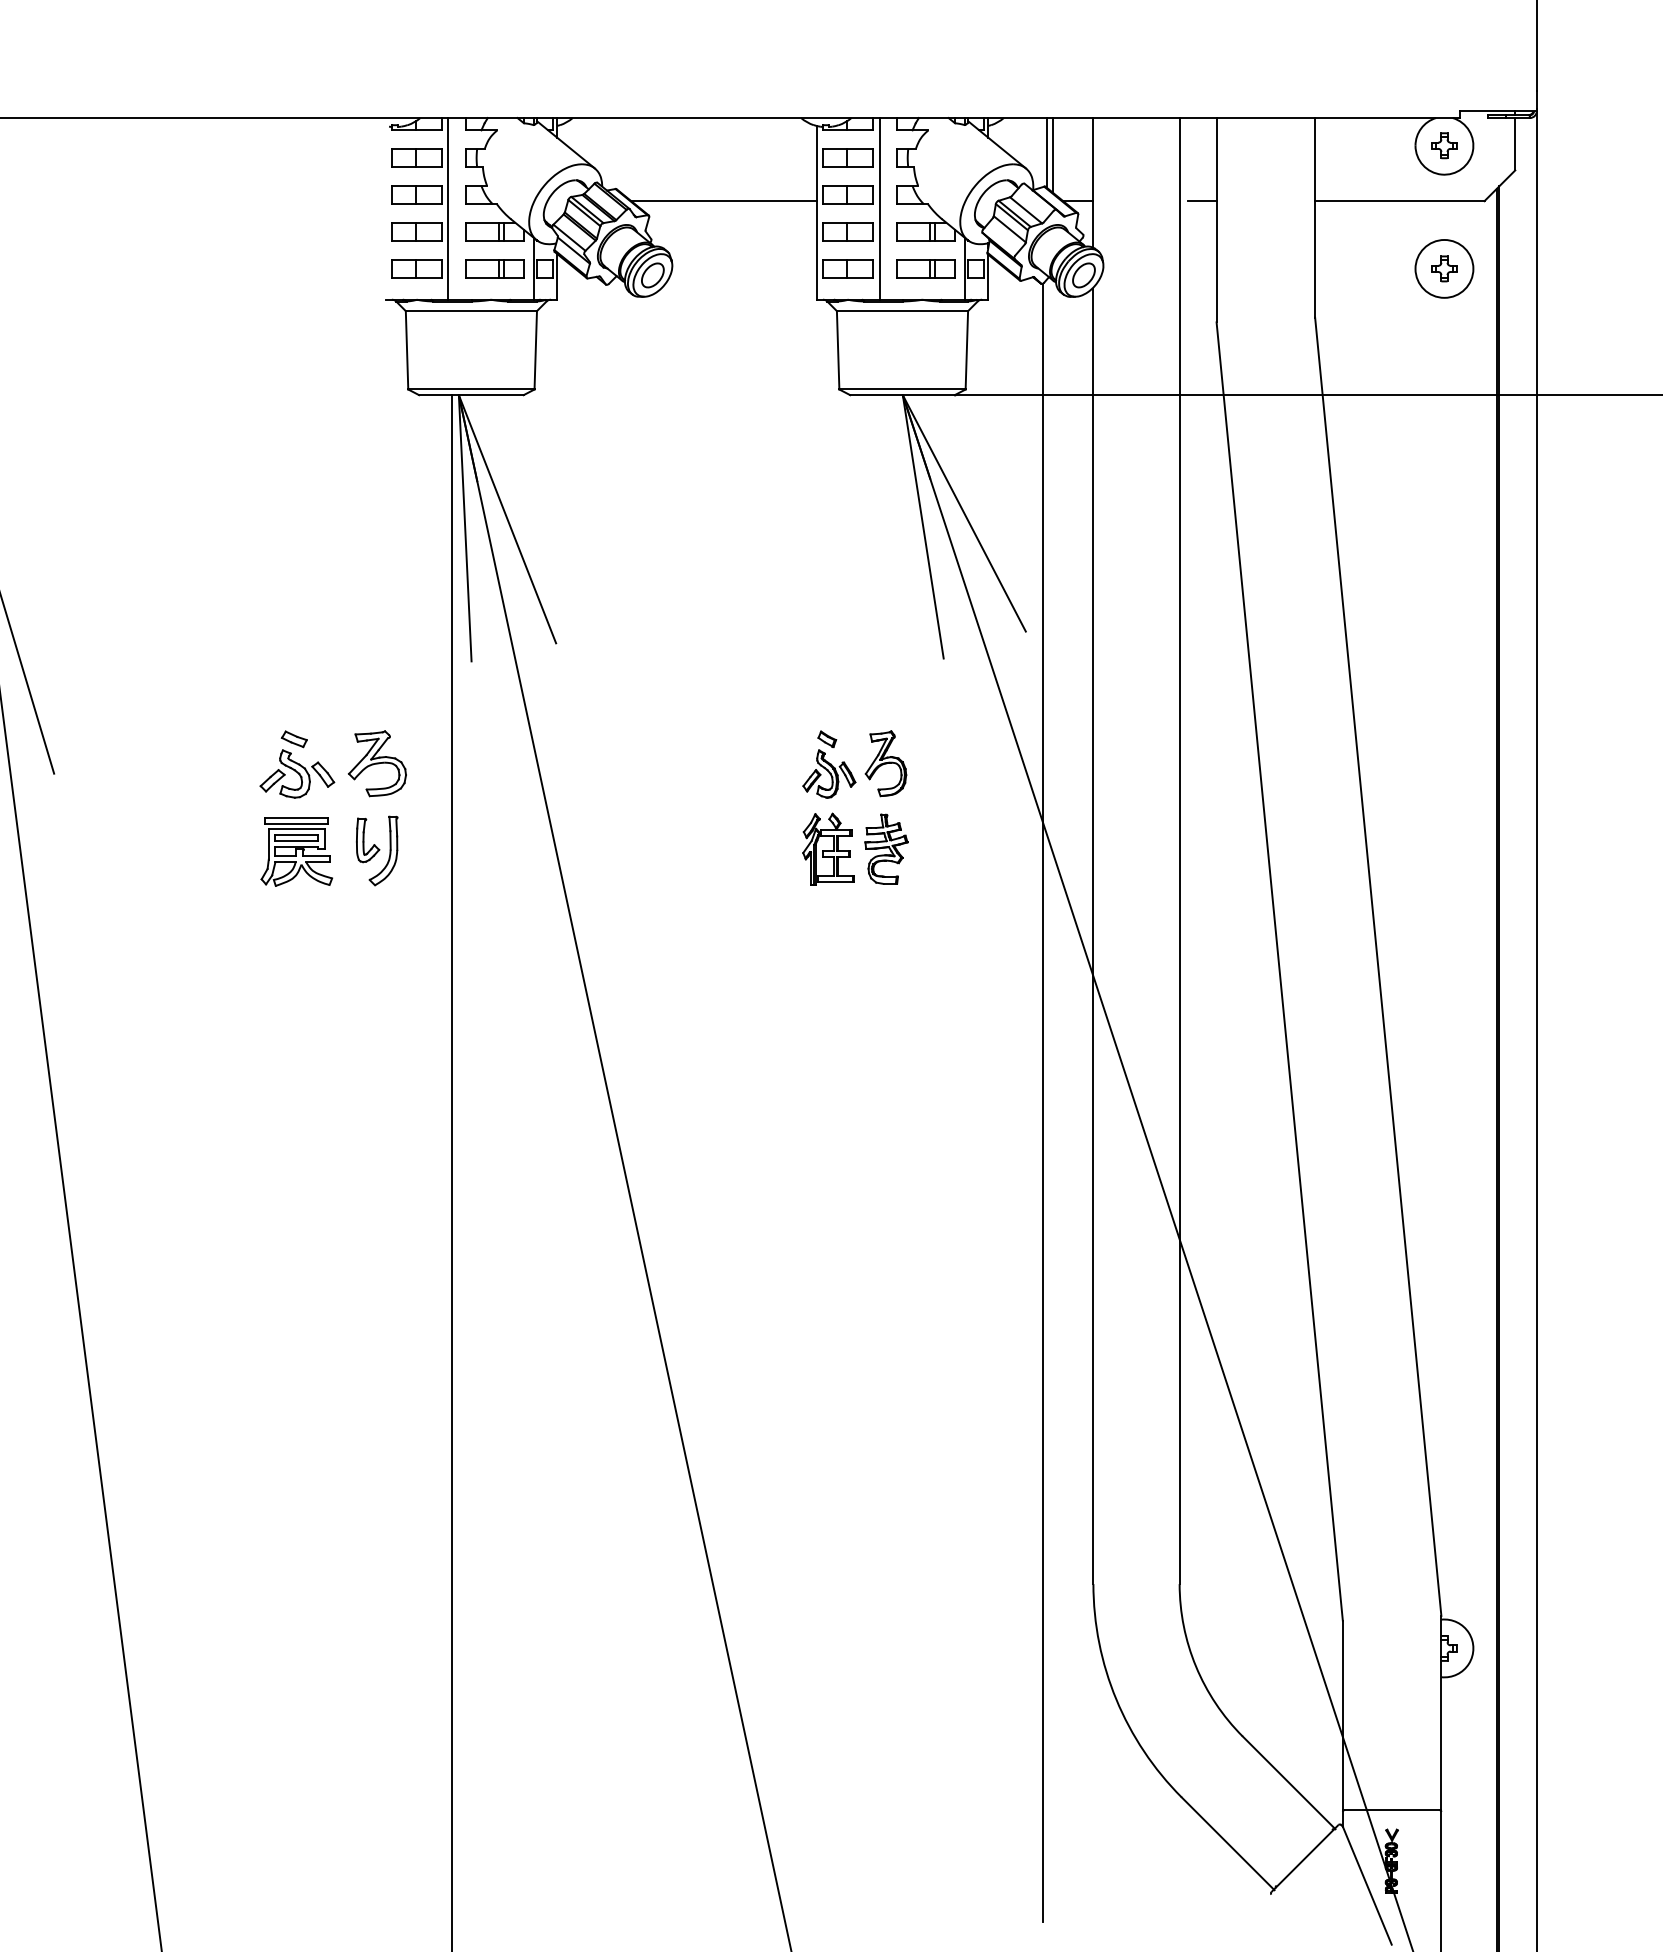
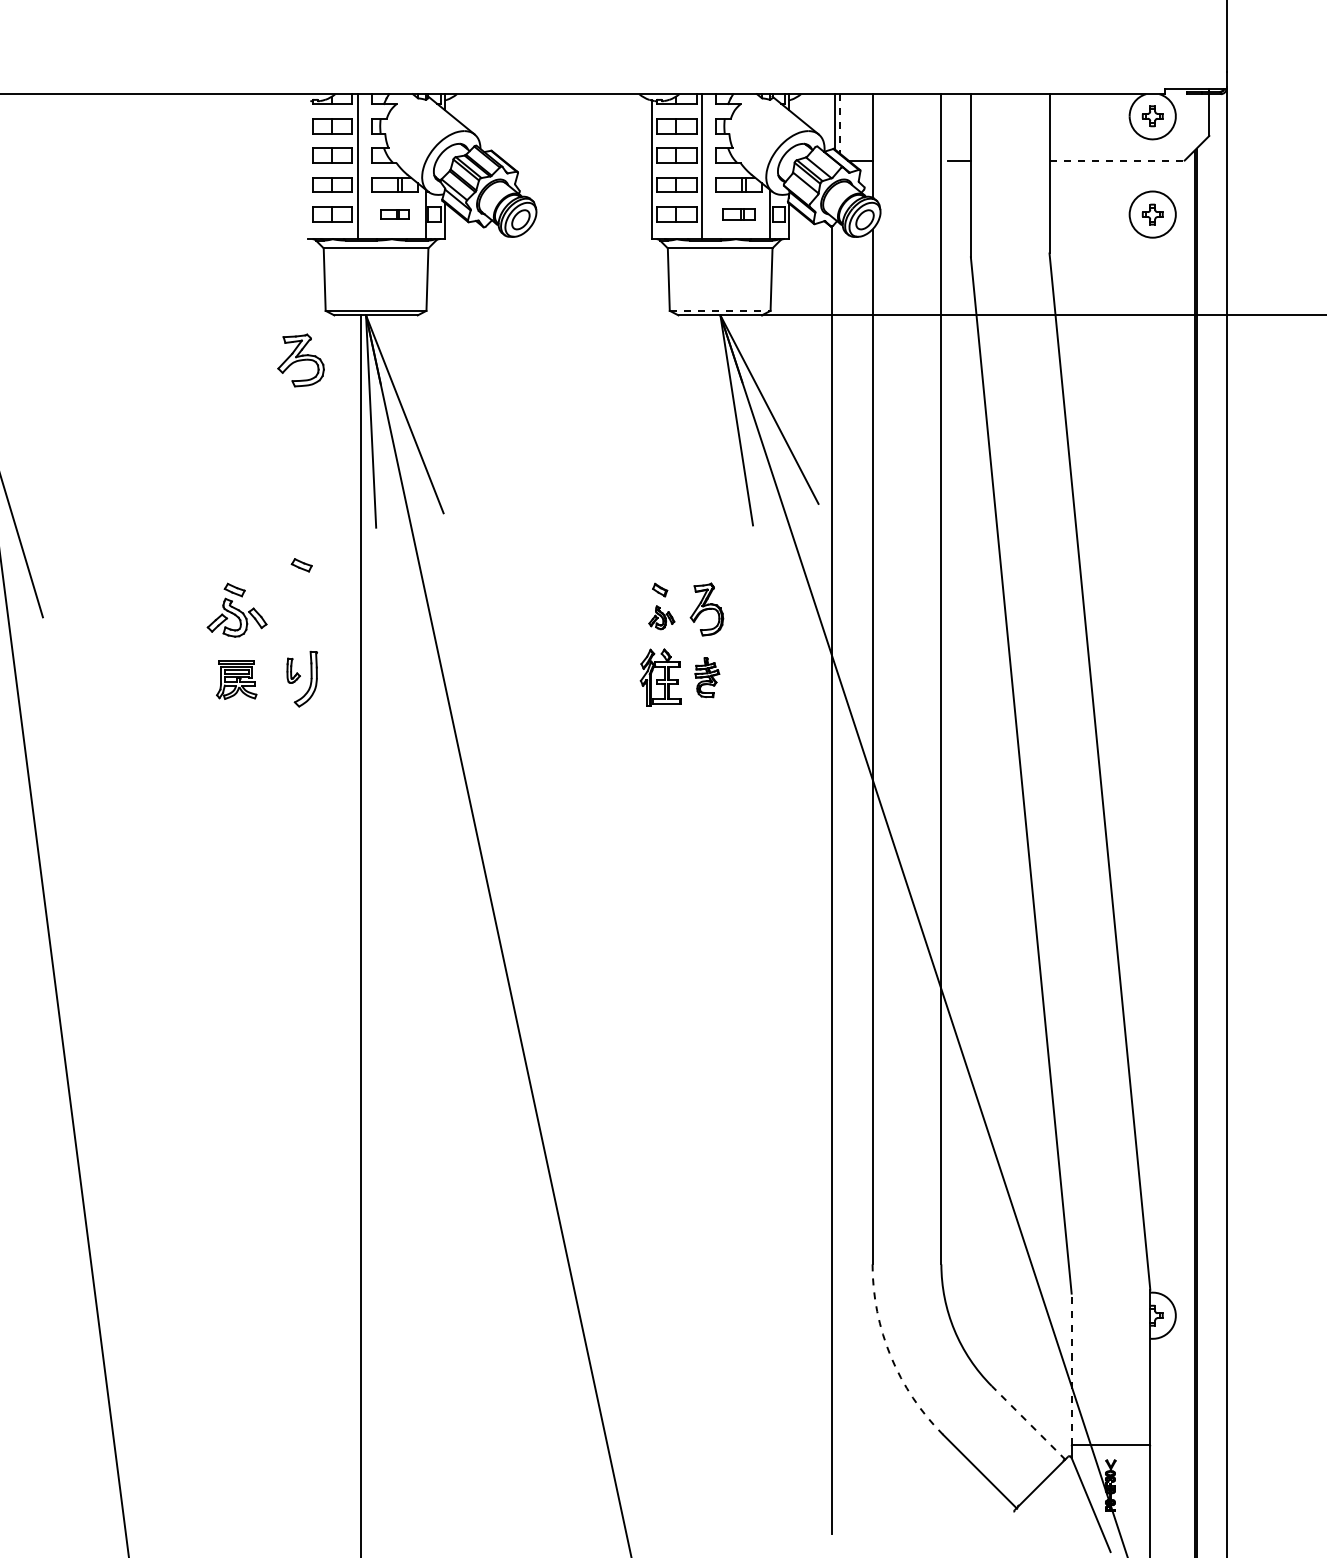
line: (1052, 155) -> (839, 124), solid -> dashed
line: (723, 201) -> (577, 160), removed
line: (1399, 201) -> (1116, 160), solid -> dashed
part: (494, 268) -> (394, 214), size x0.6
part: (925, 268) -> (738, 214), size x0.7
line: (903, 389) -> (720, 310), solid -> dashed
part: (377, 708) -> (301, 565), added
part: (376, 763) -> (300, 360), moved
part: (829, 773) -> (661, 617), size x0.6
part: (368, 840) -> (293, 670), size x0.7
part: (886, 848) -> (707, 677), size x0.7
part: (296, 851) -> (236, 679), size x0.7
arc: (1116, 1699) -> (890, 1356), solid -> dashed
line: (1342, 1715) -> (1071, 1369), solid -> dashed
line: (1289, 1782) -> (1029, 1422), solid -> dashed

